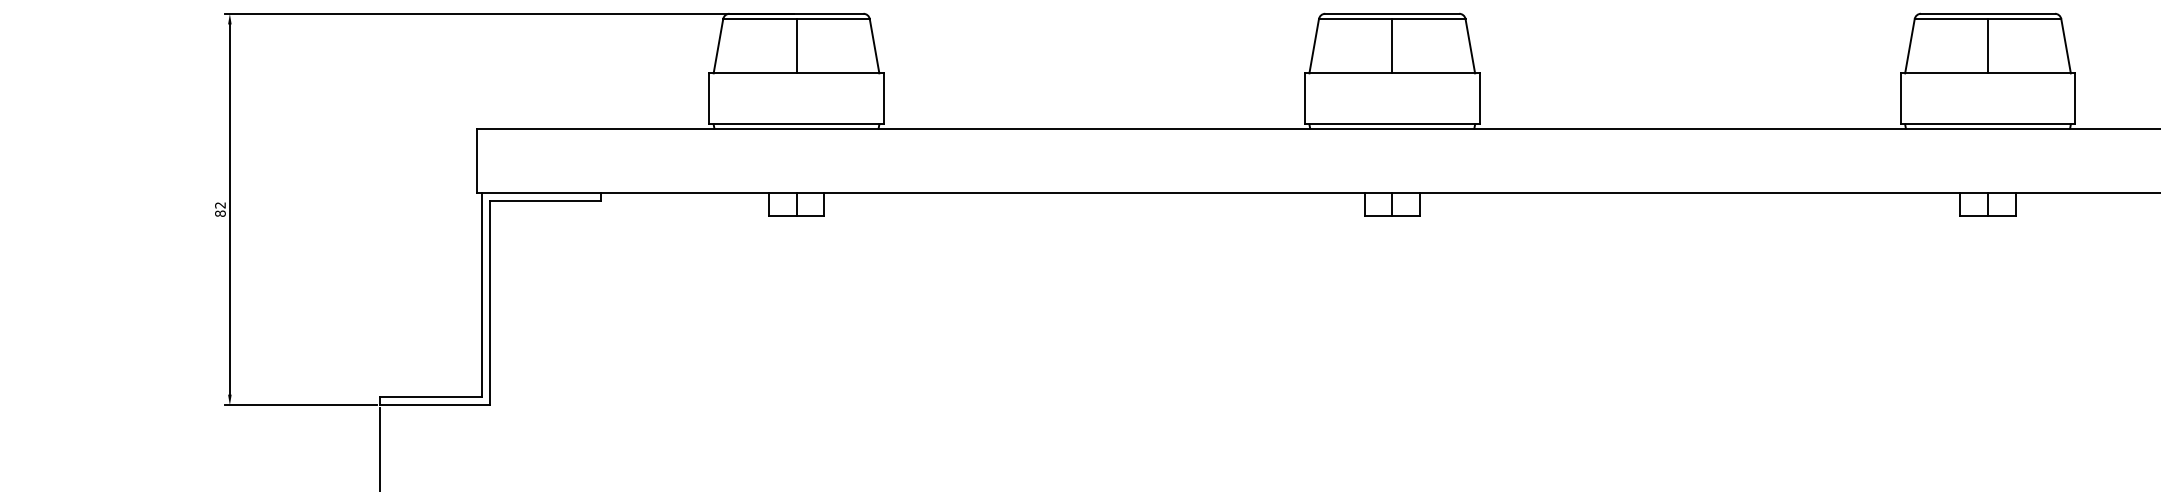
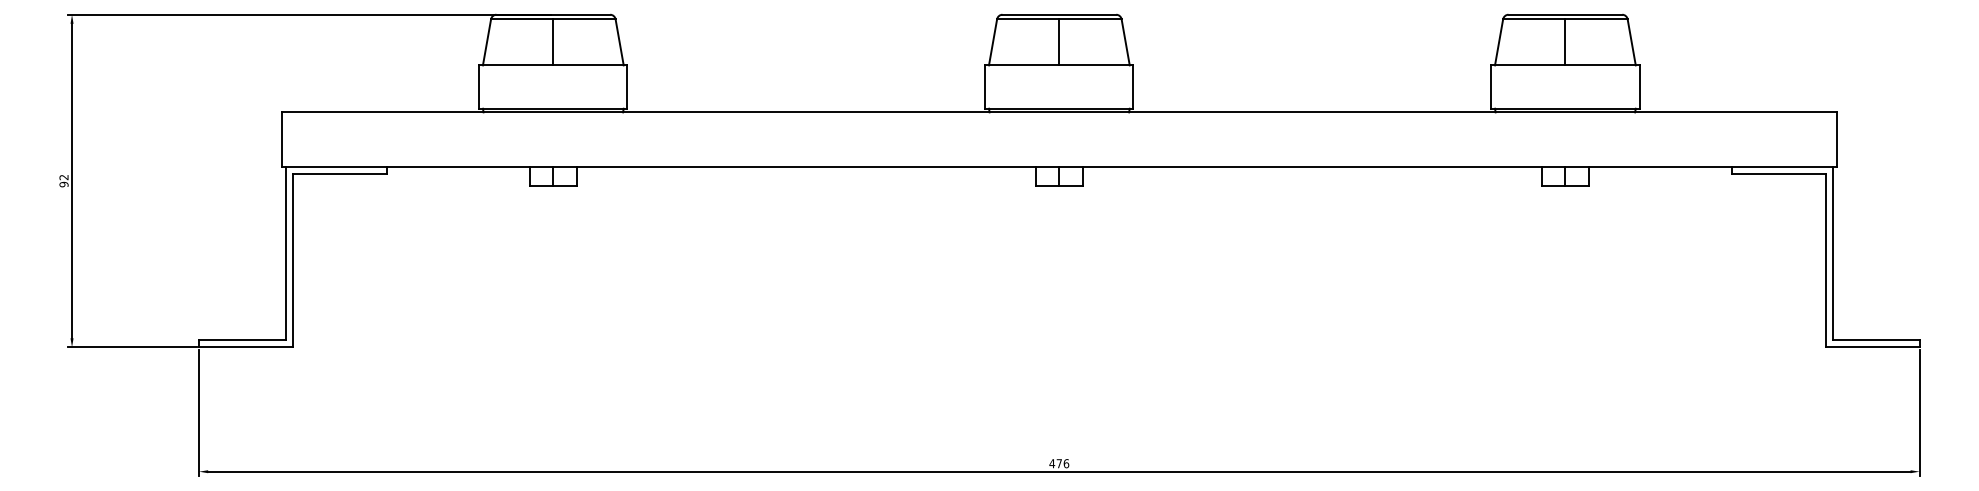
text: (219, 213) -> (63, 184), 82 -> 92

